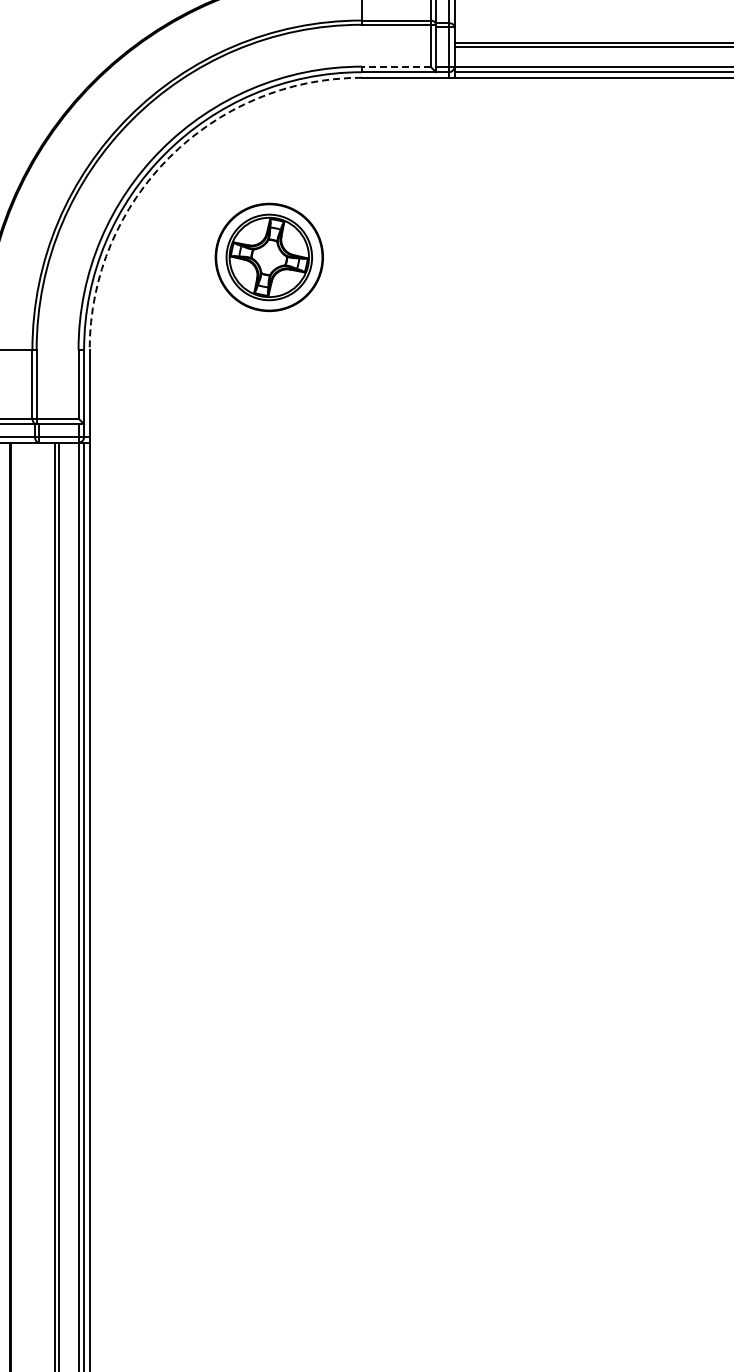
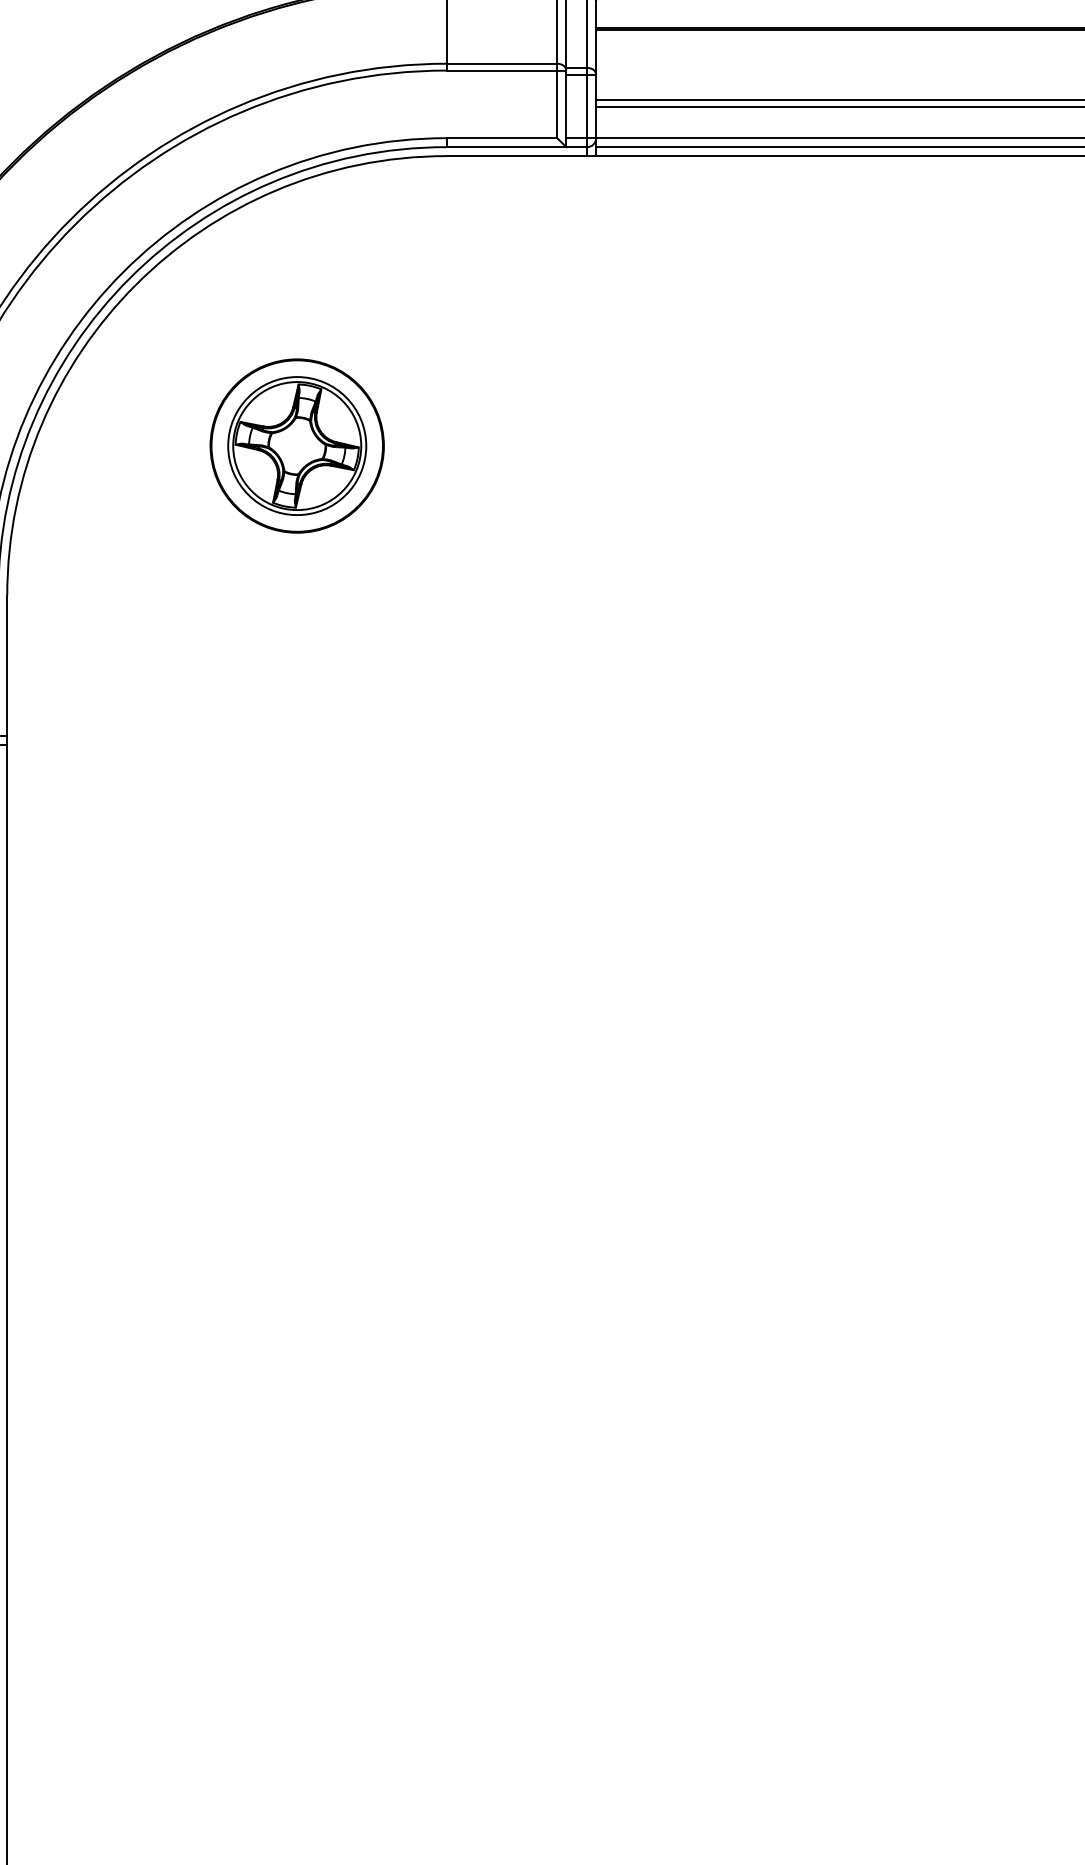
line: (395, 66) -> (500, 137), dashed -> solid
arc: (169, 157) -> (136, 284), dashed -> solid

